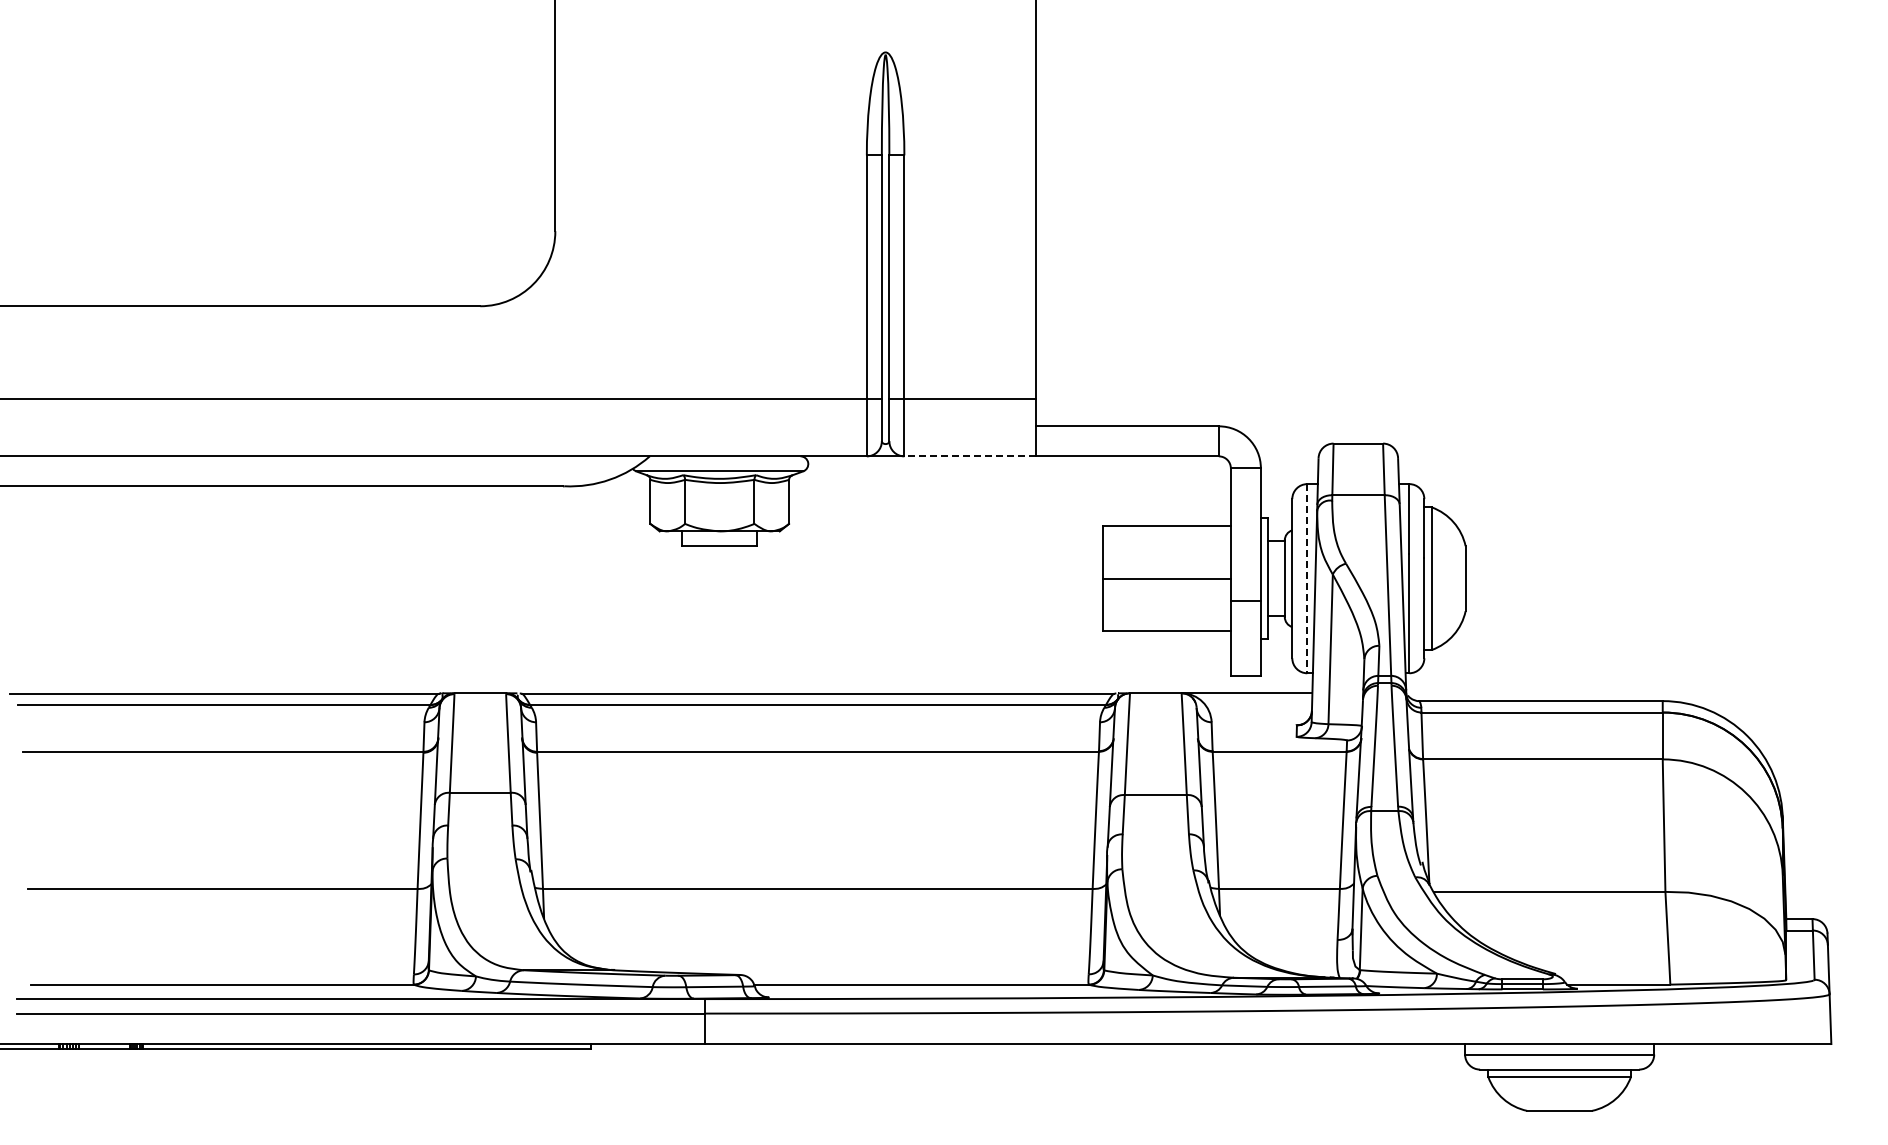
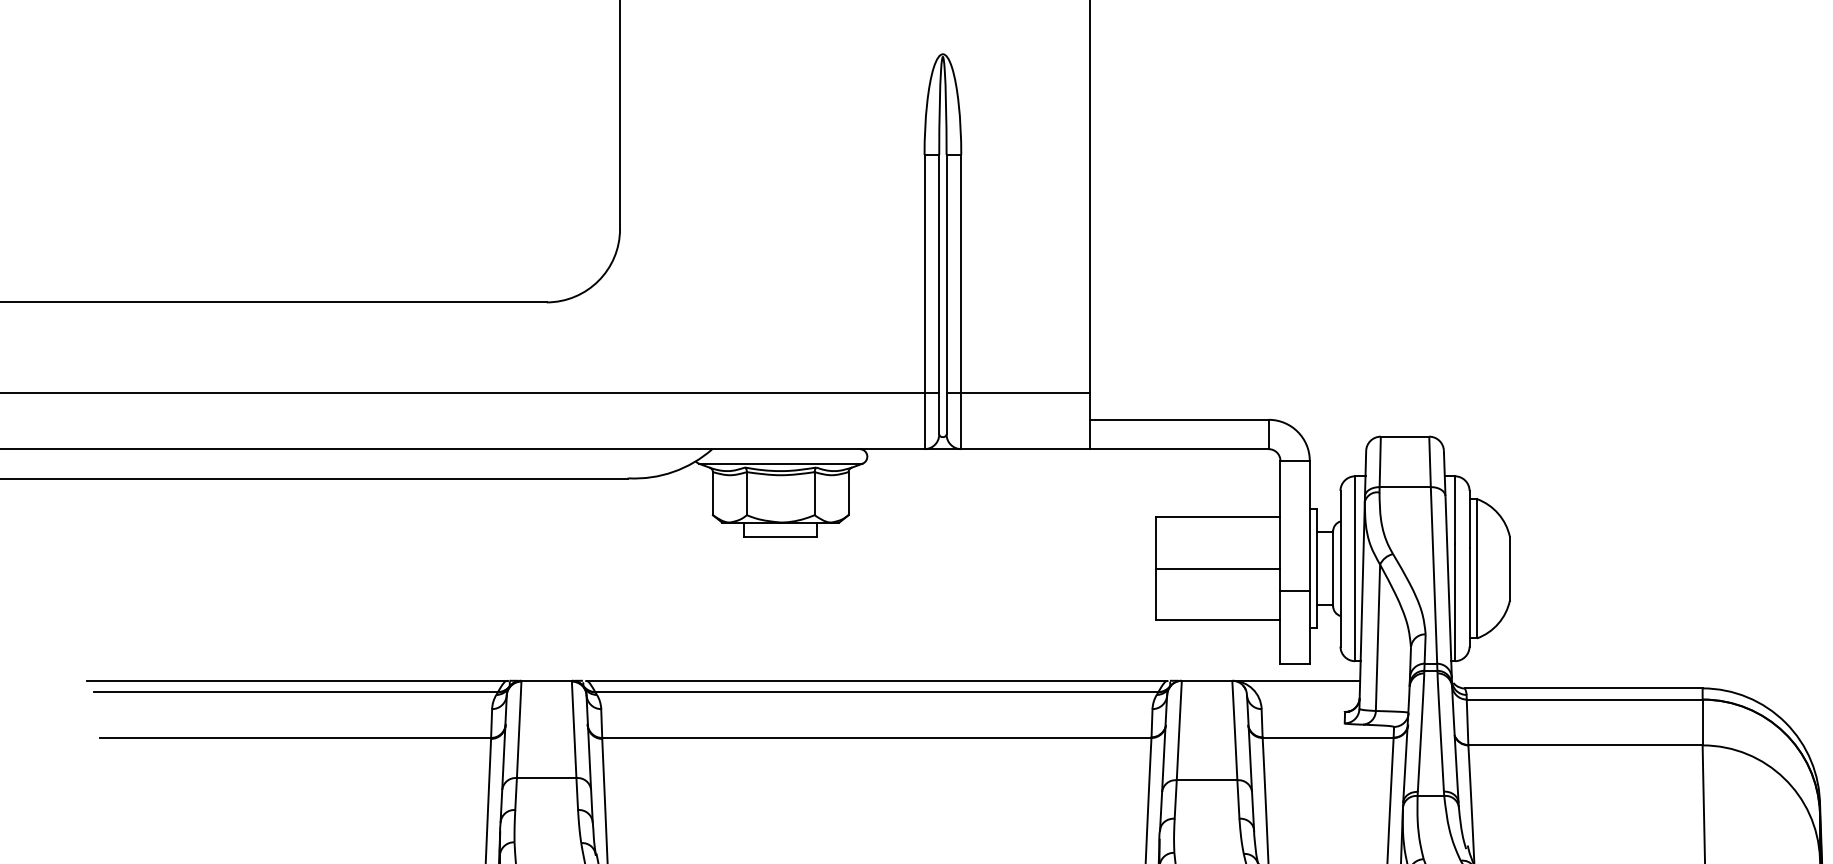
line: (970, 456) -> (1025, 449), dashed -> solid
line: (1307, 578) -> (1355, 568), dashed -> solid

